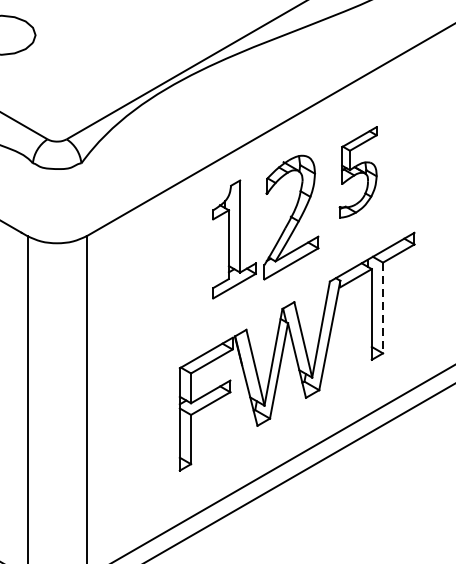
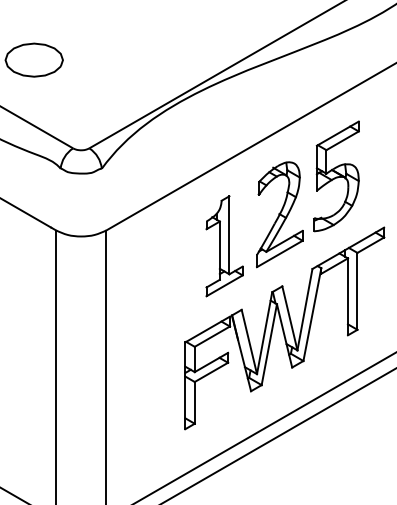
part: (358, 172) -> (336, 176), size x1.43
part: (234, 239) -> (224, 246), moved
line: (383, 308) -> (357, 291), dashed -> solid

